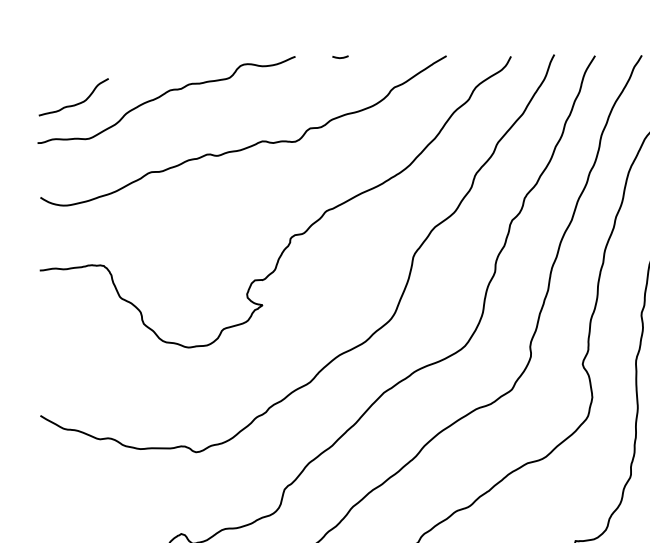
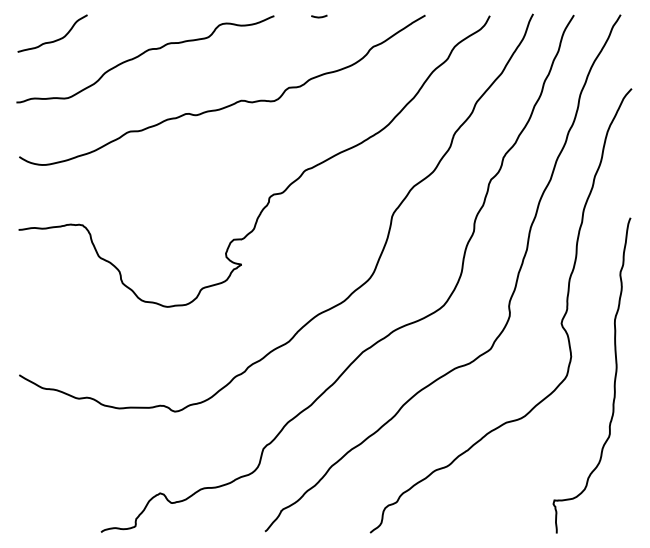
curve: (74, 104) -> (53, 40), moved

